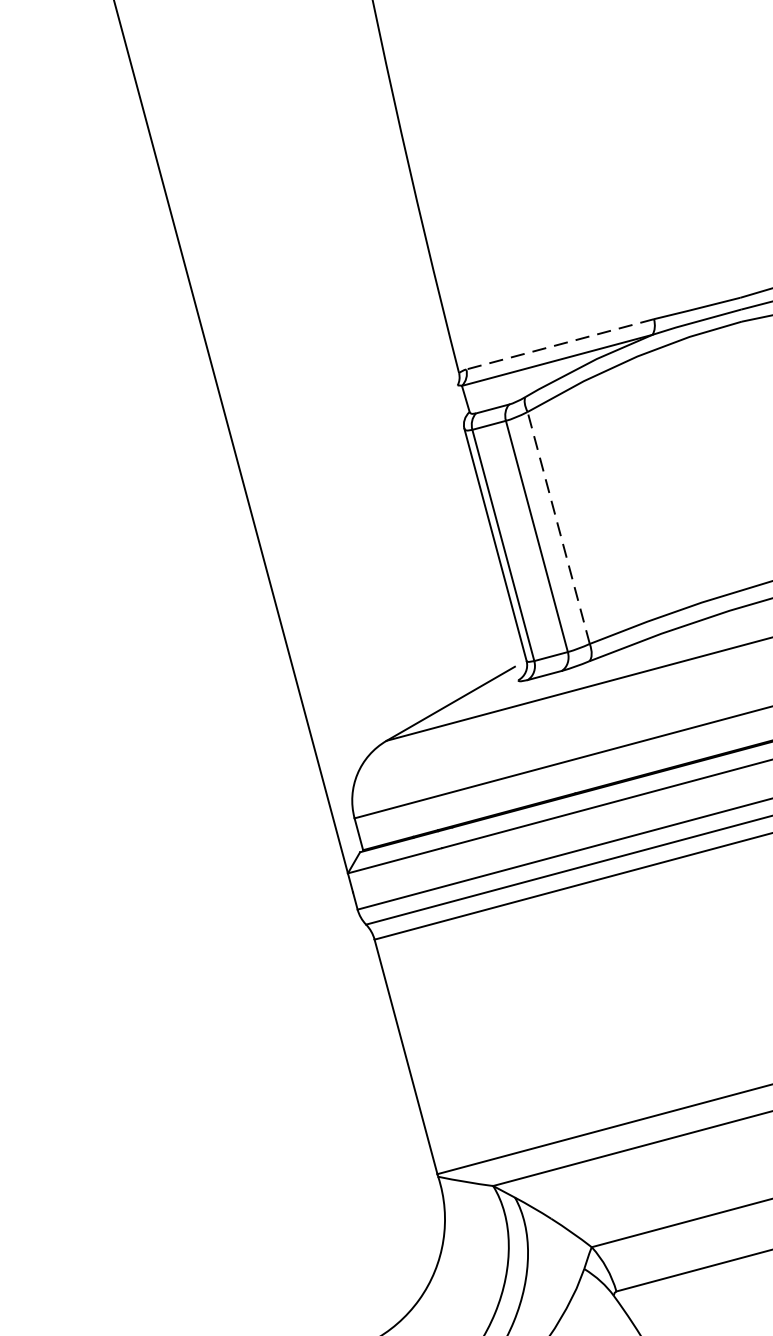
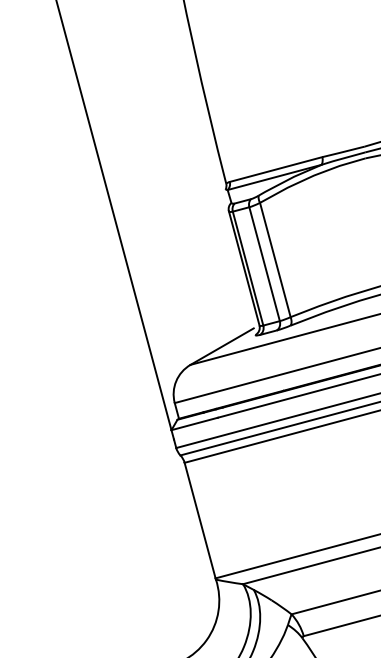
line: (561, 344) -> (276, 169), dashed -> solid
line: (559, 526) -> (275, 259), dashed -> solid

